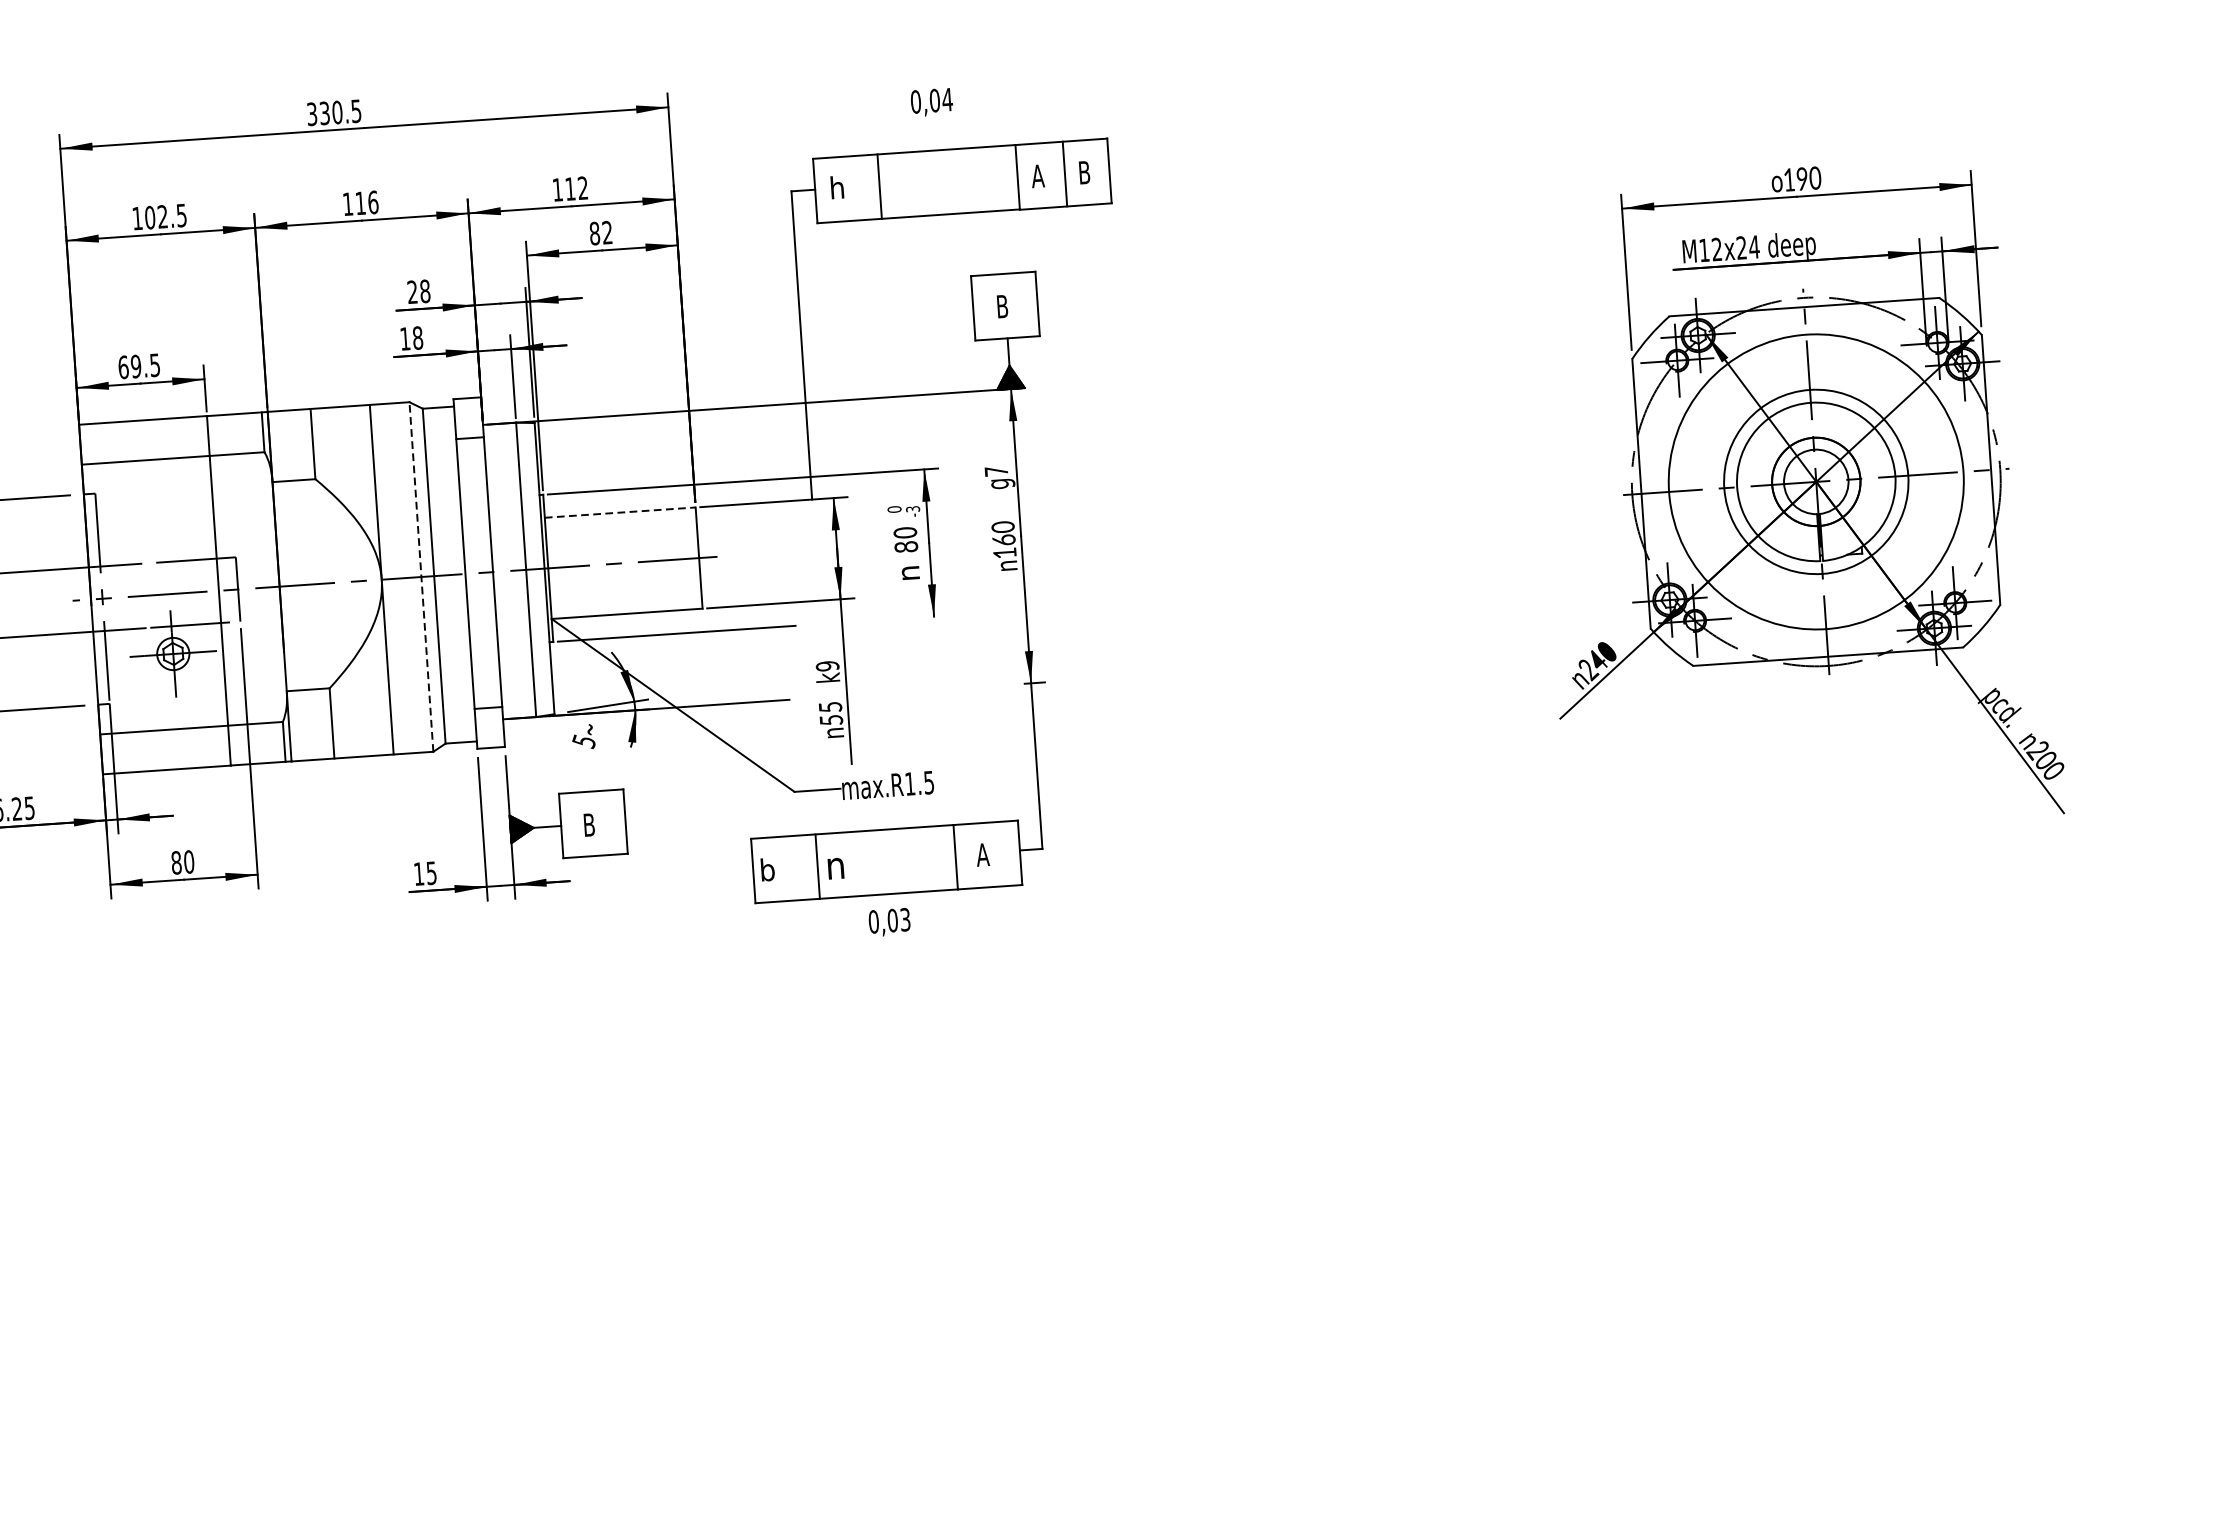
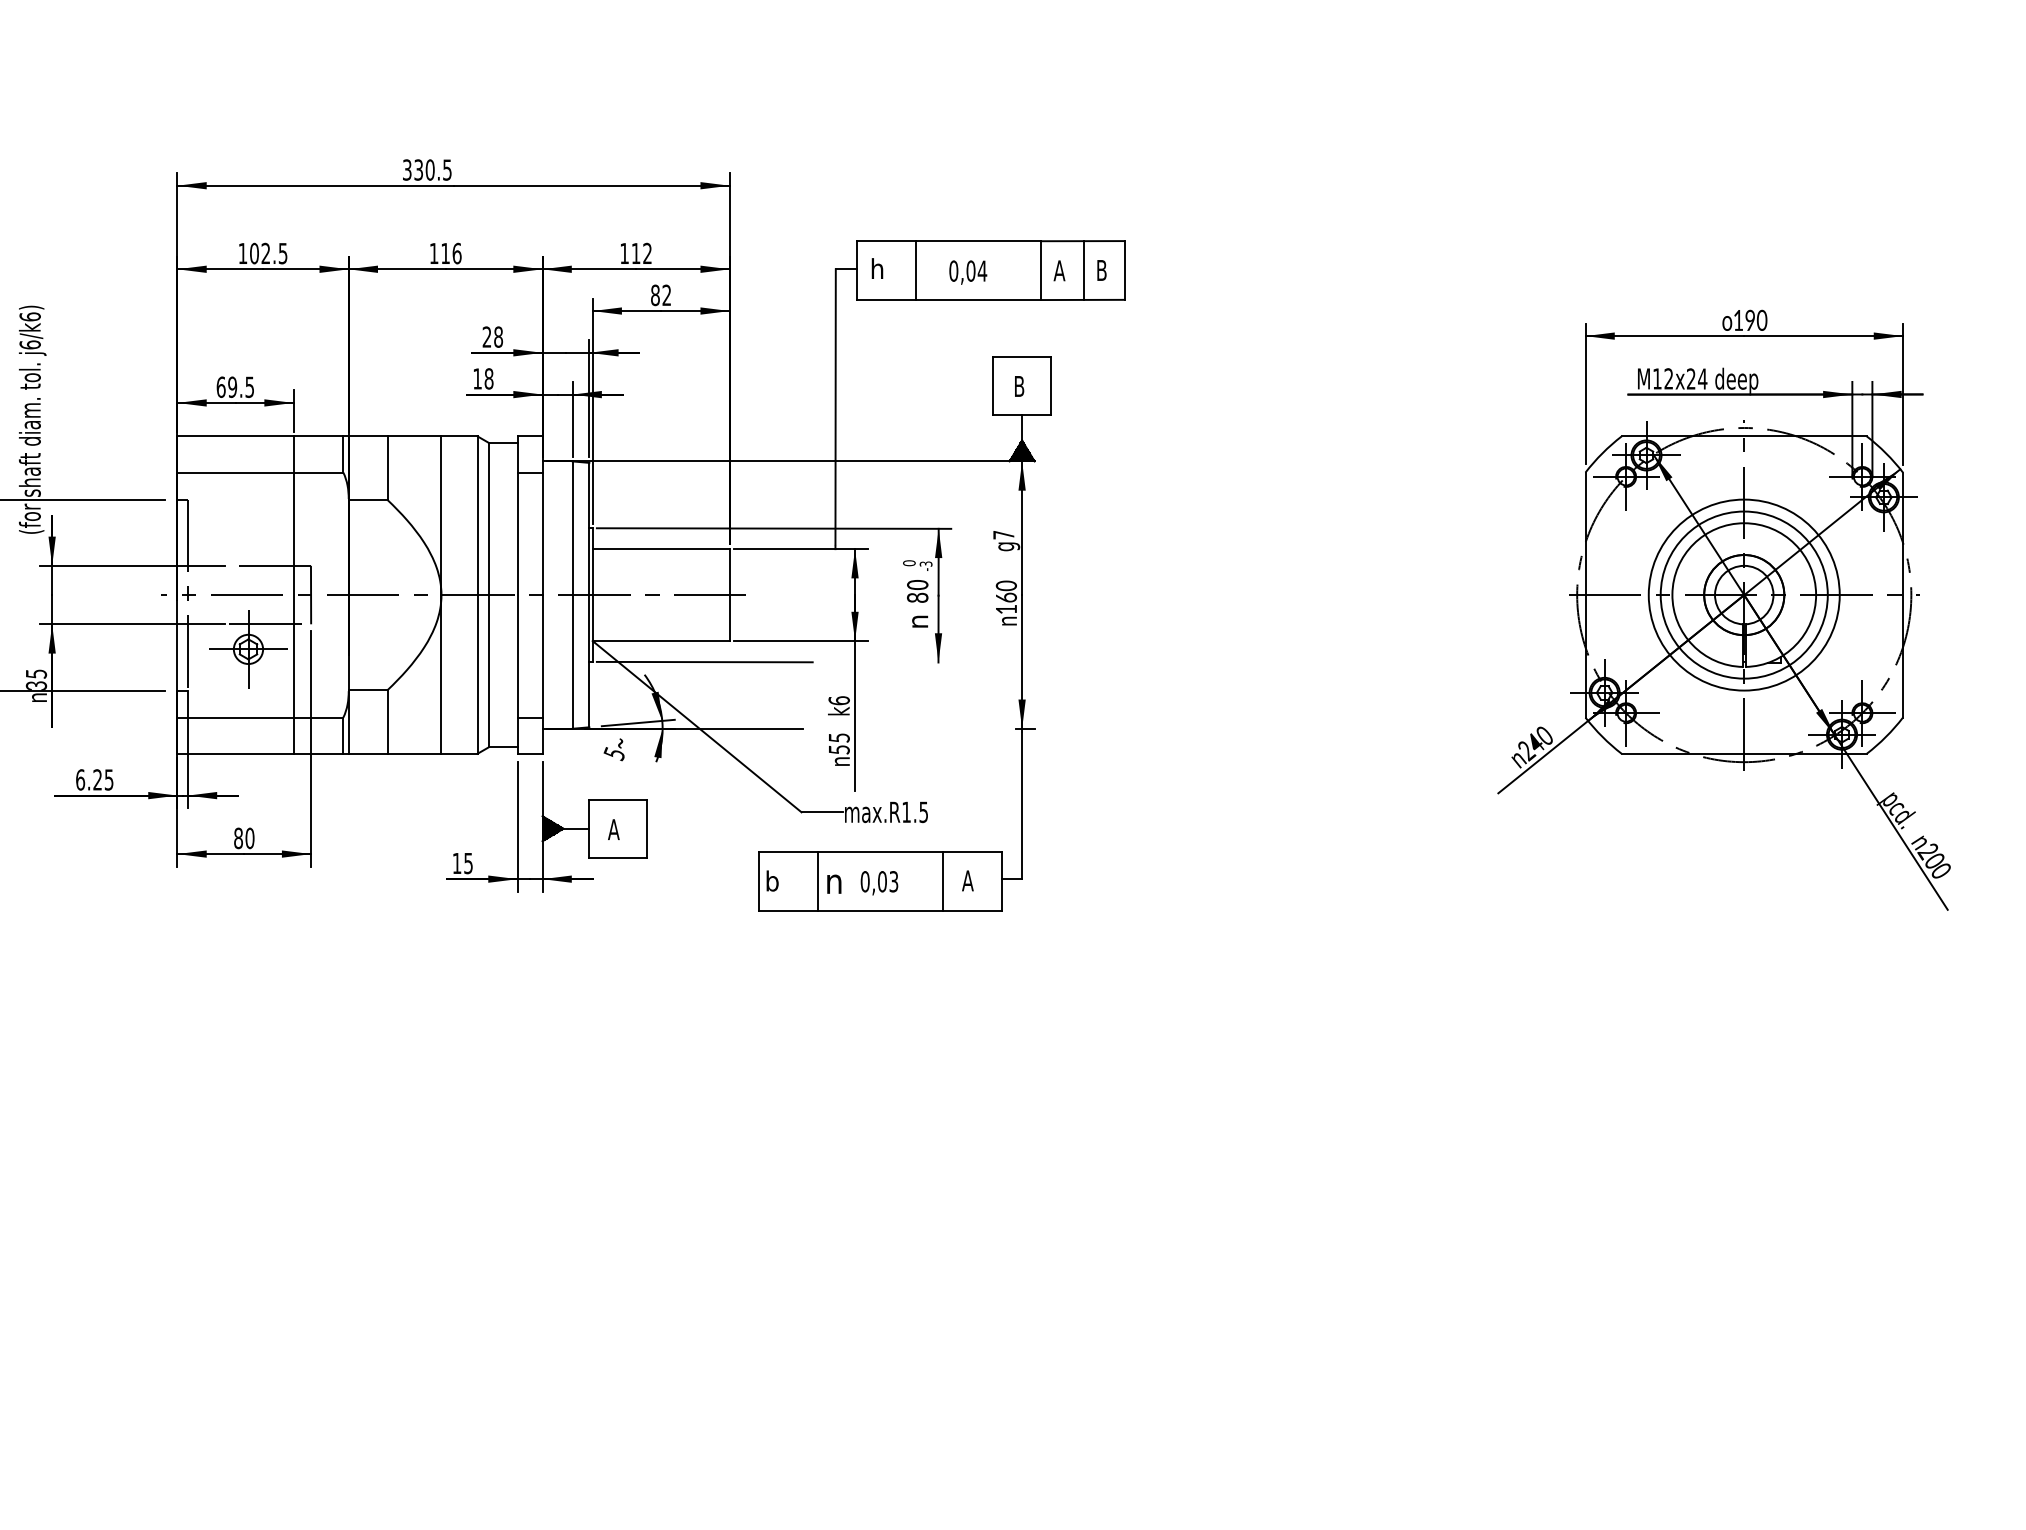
text: (932, 102) -> (968, 272), moved
circle: (1815, 481) -> (1743, 594), size x0.71
line: (620, 512) -> (661, 549), dashed -> solid
line: (421, 577) -> (477, 595), dashed -> solid
text: (826, 665) -> (838, 700), k9 -> k6
text: (588, 824) -> (613, 829), B -> A
text: (889, 922) -> (879, 883), moved

